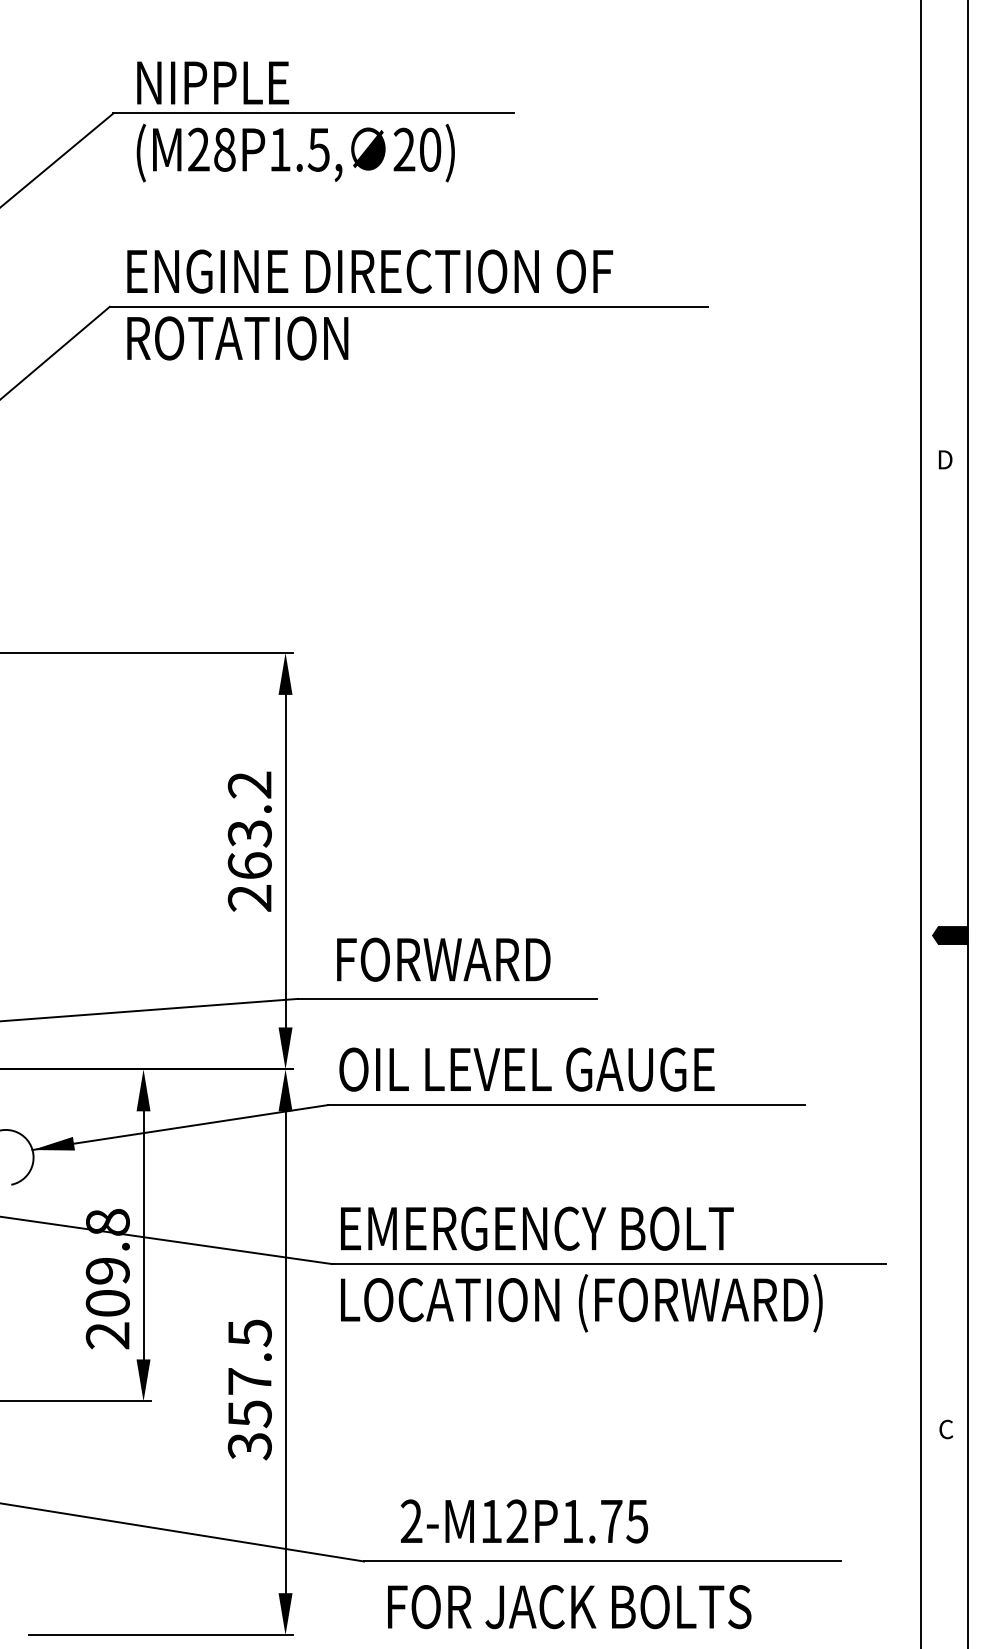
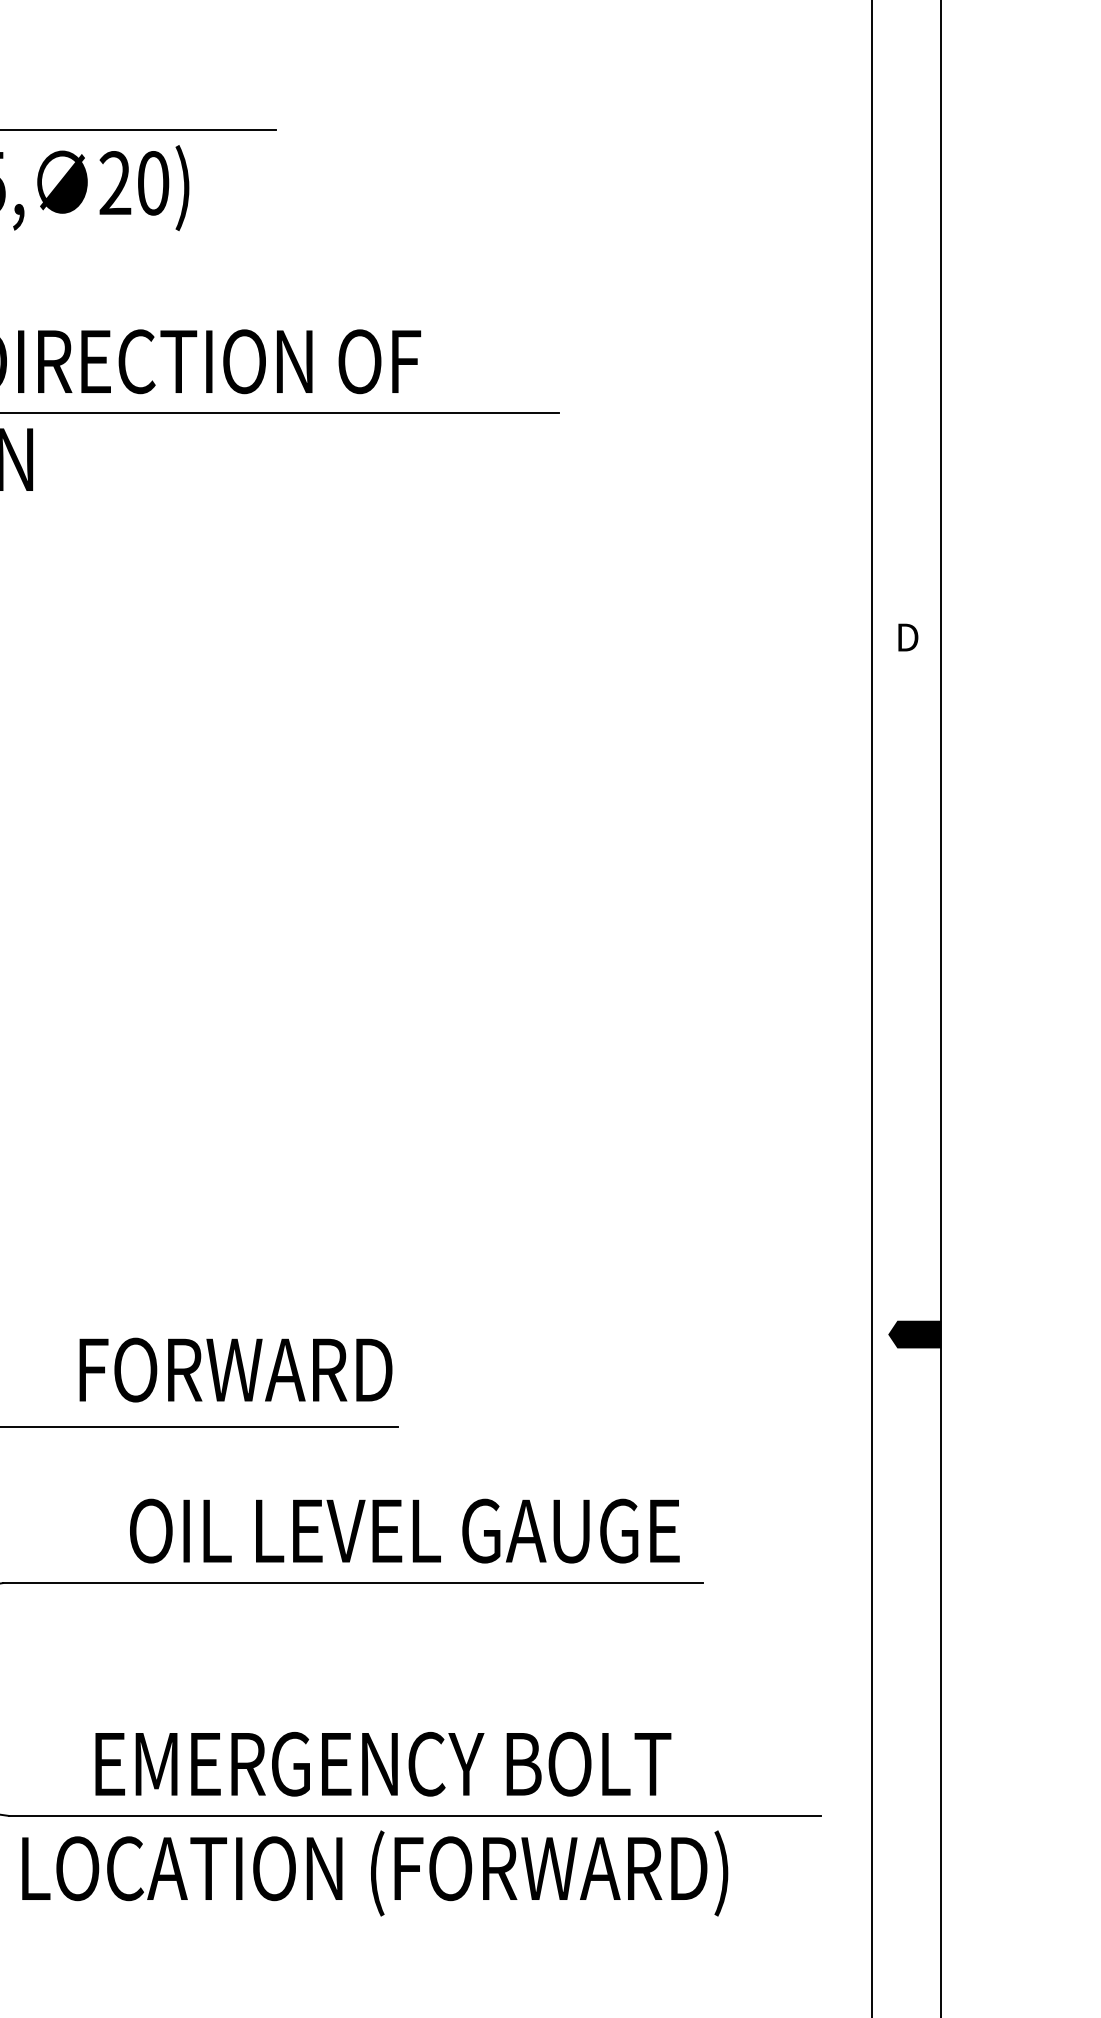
text: (443, 959) -> (235, 1369), moved
text: (526, 1069) -> (404, 1530), moved
text: (537, 1228) -> (383, 1763), moved

